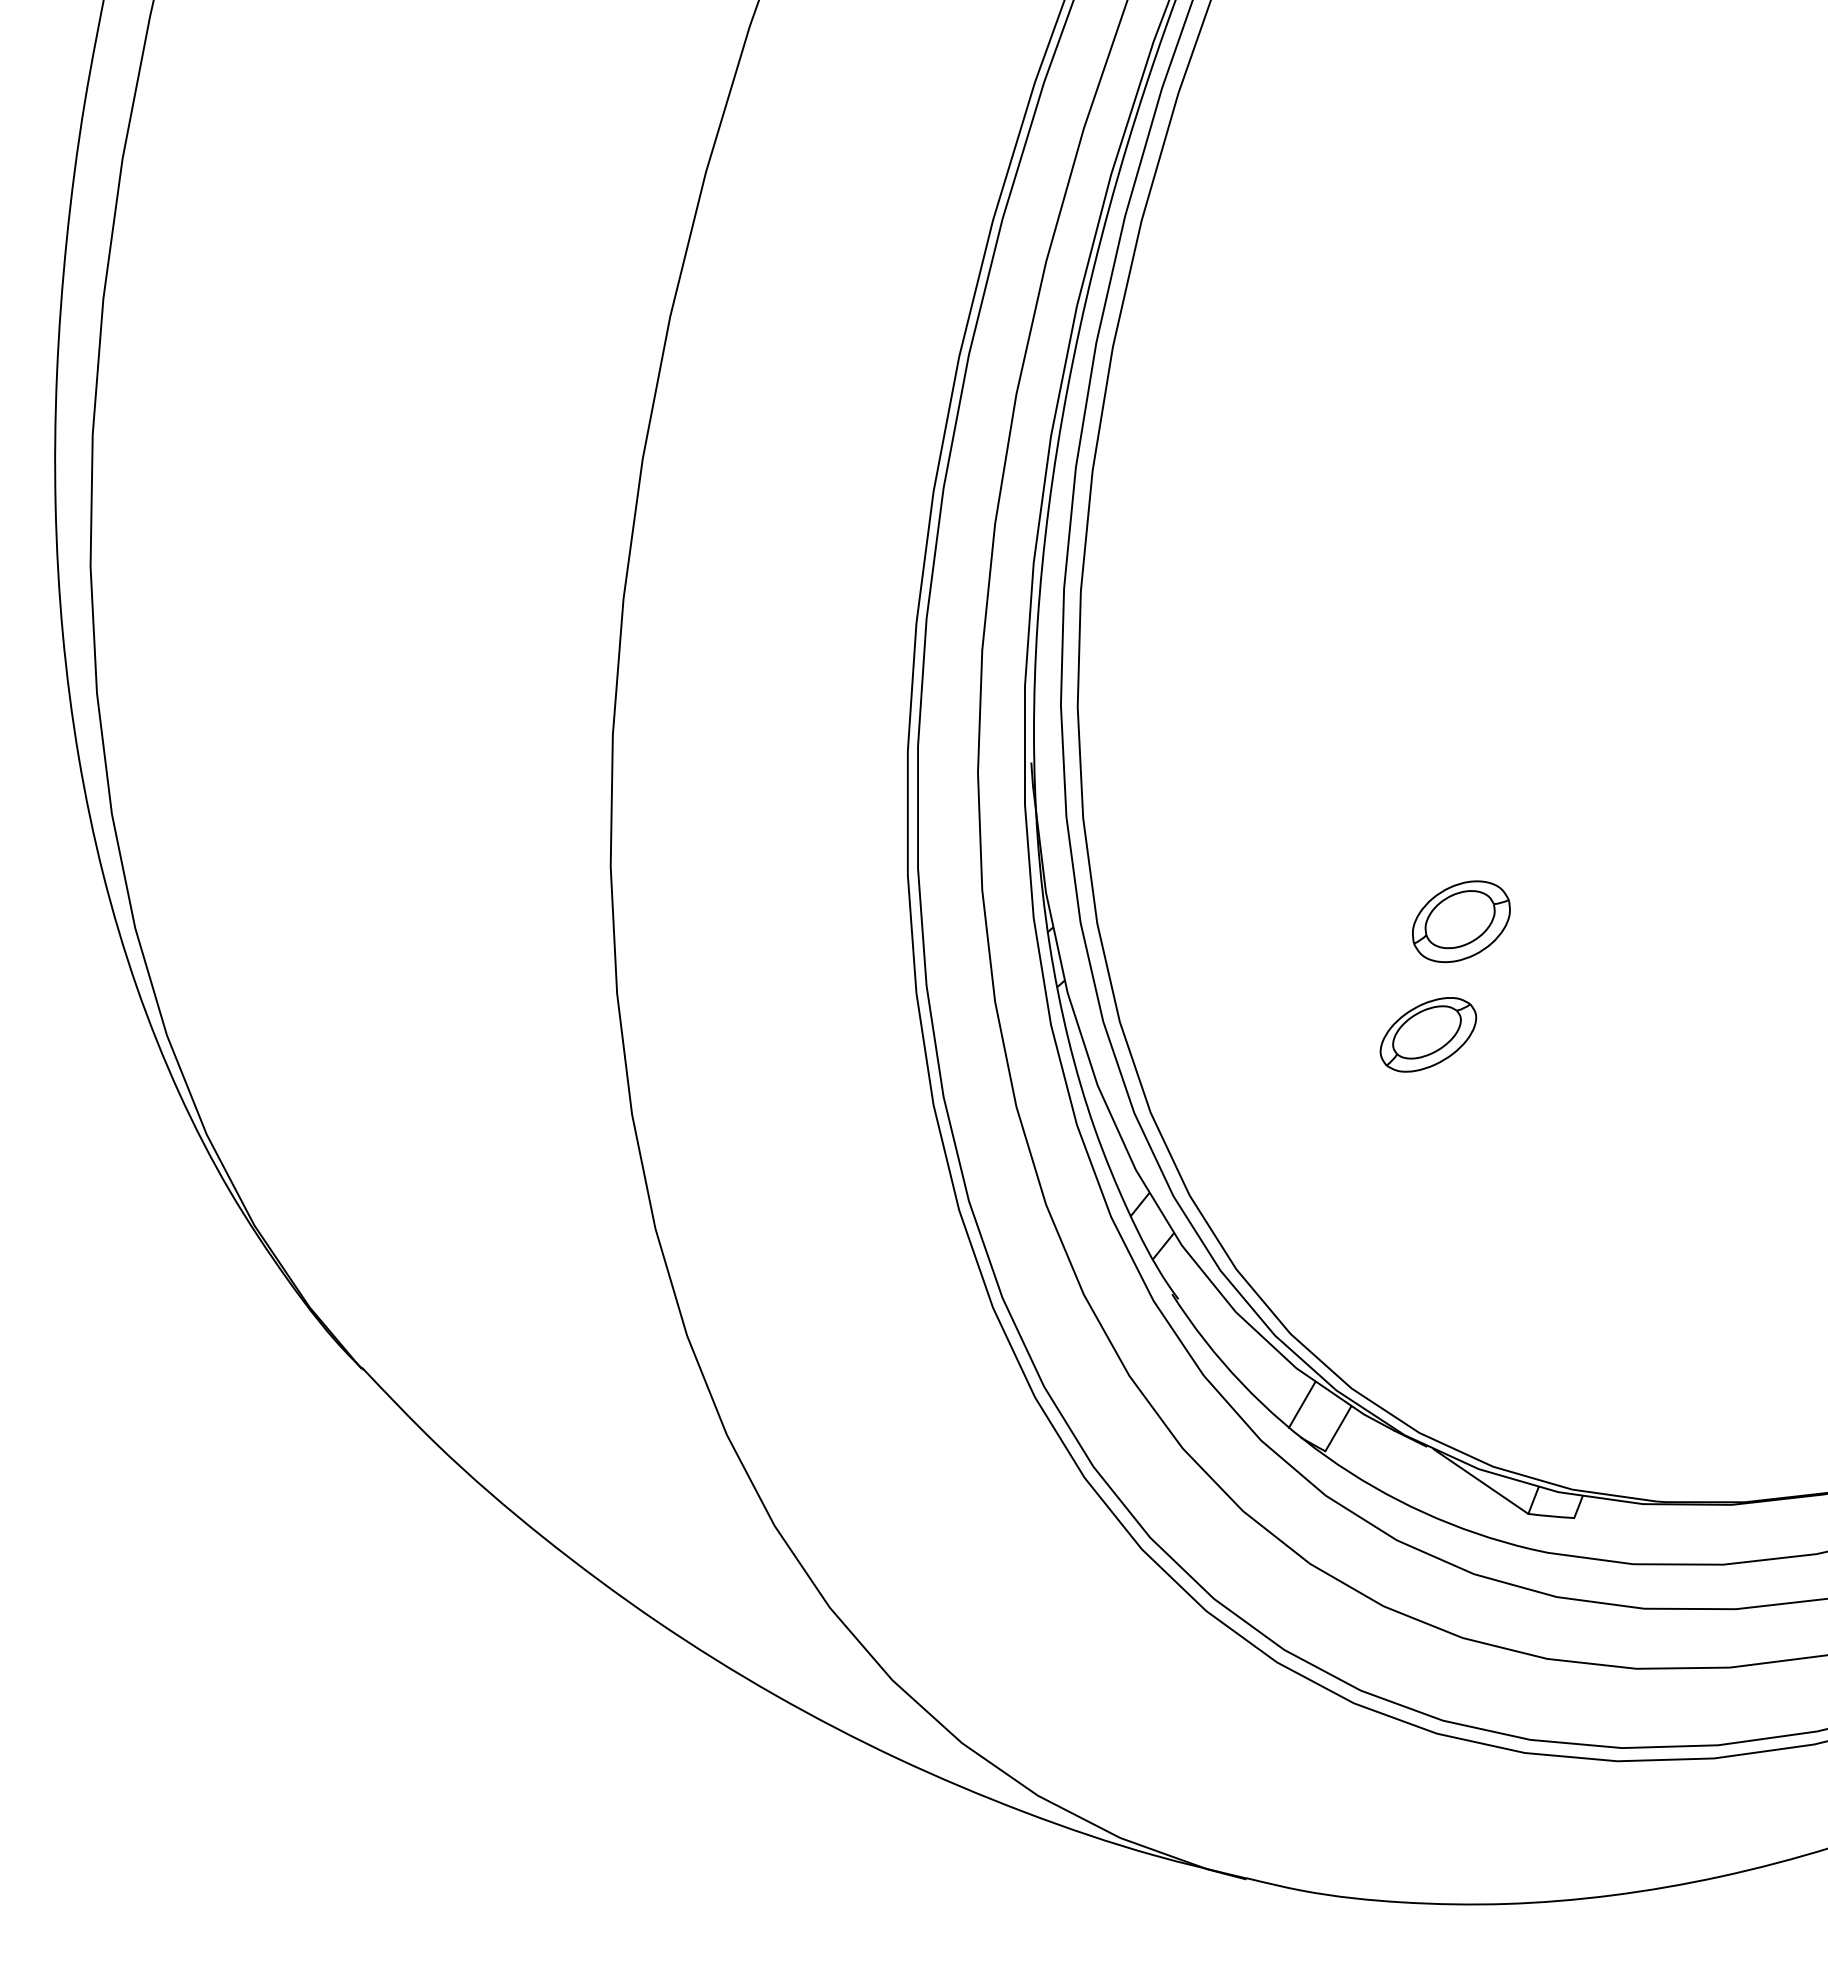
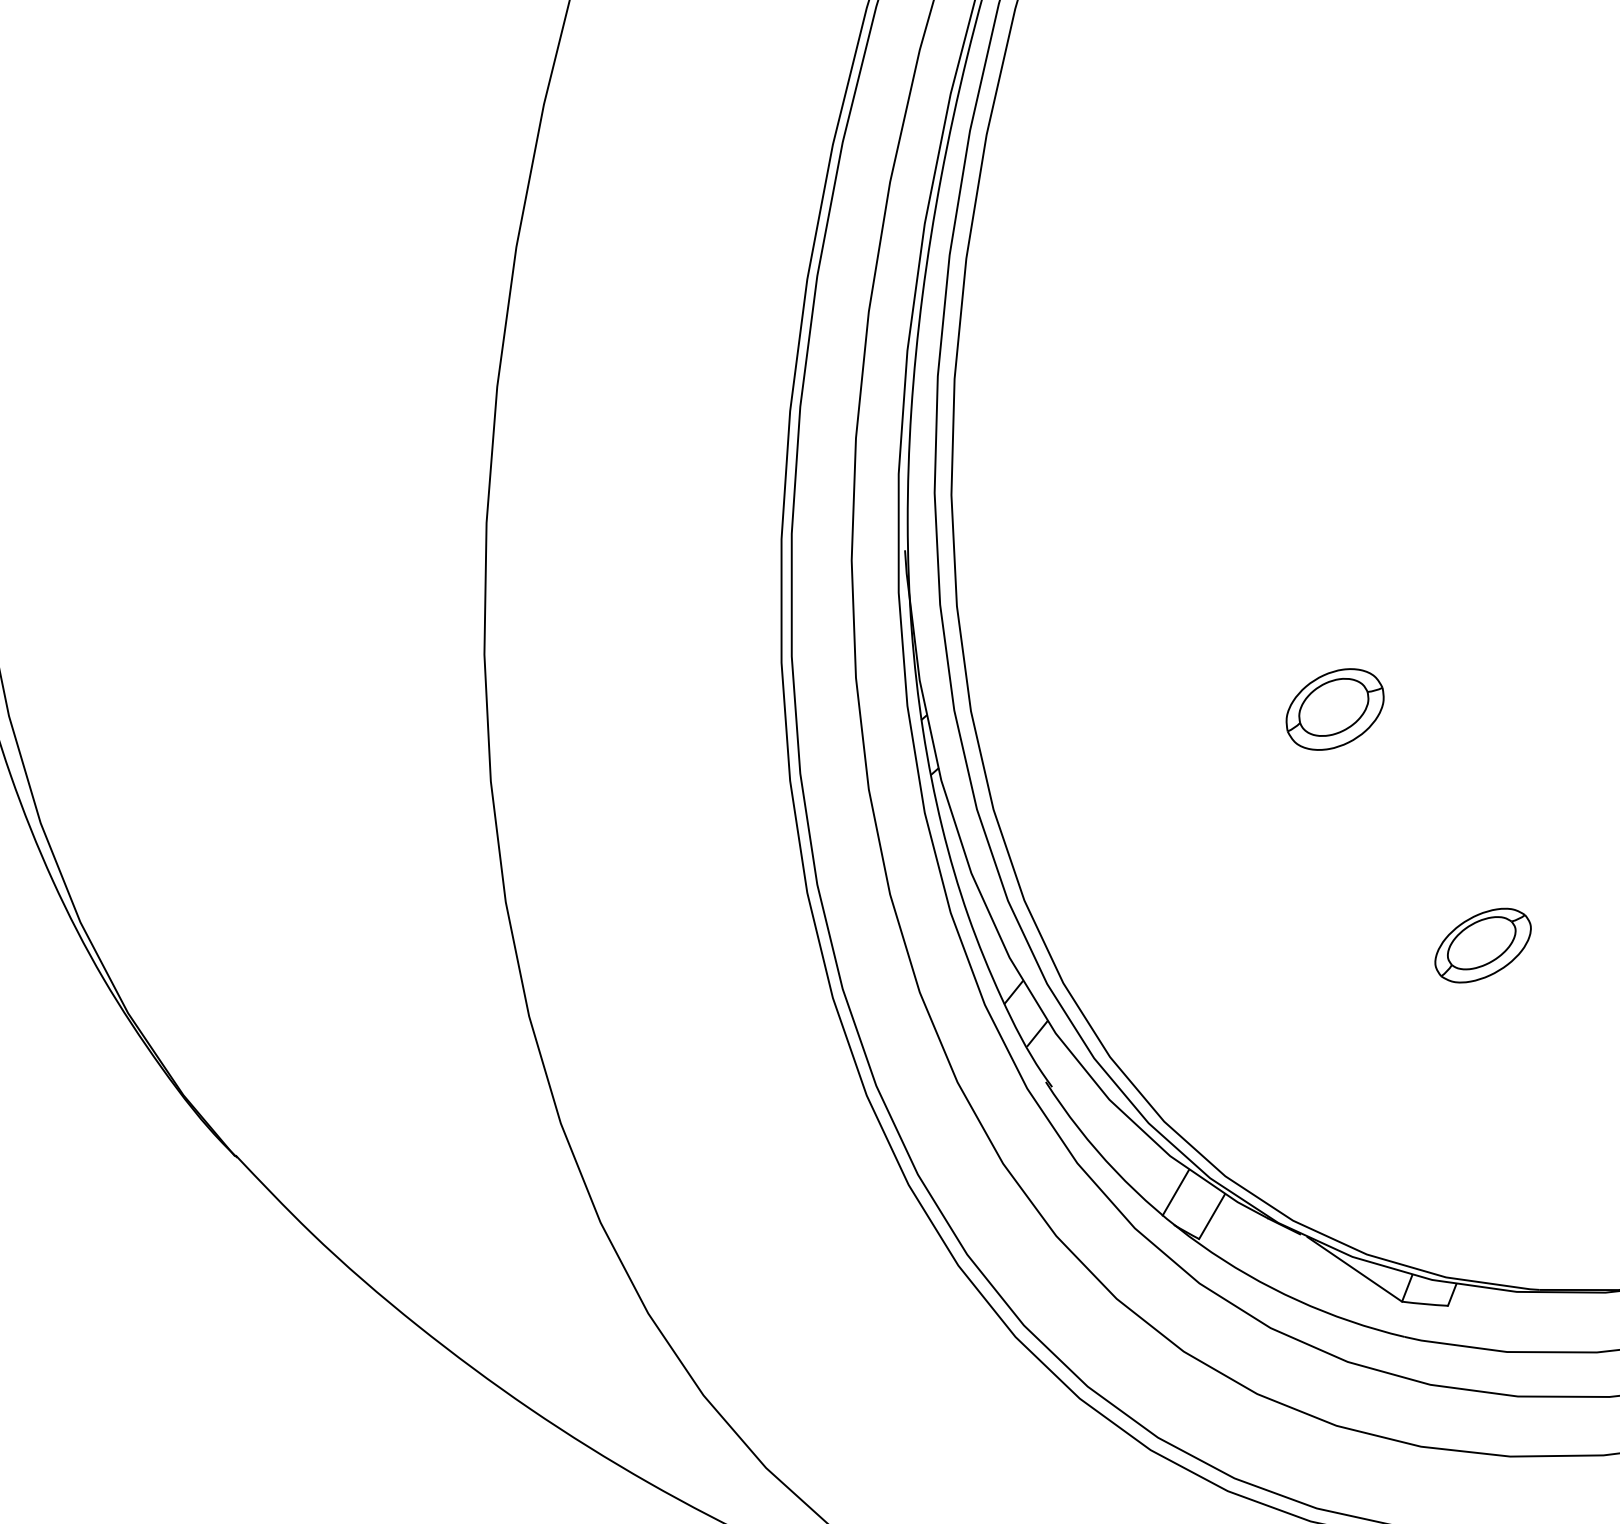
part: (1428, 1034) -> (1483, 945), moved

